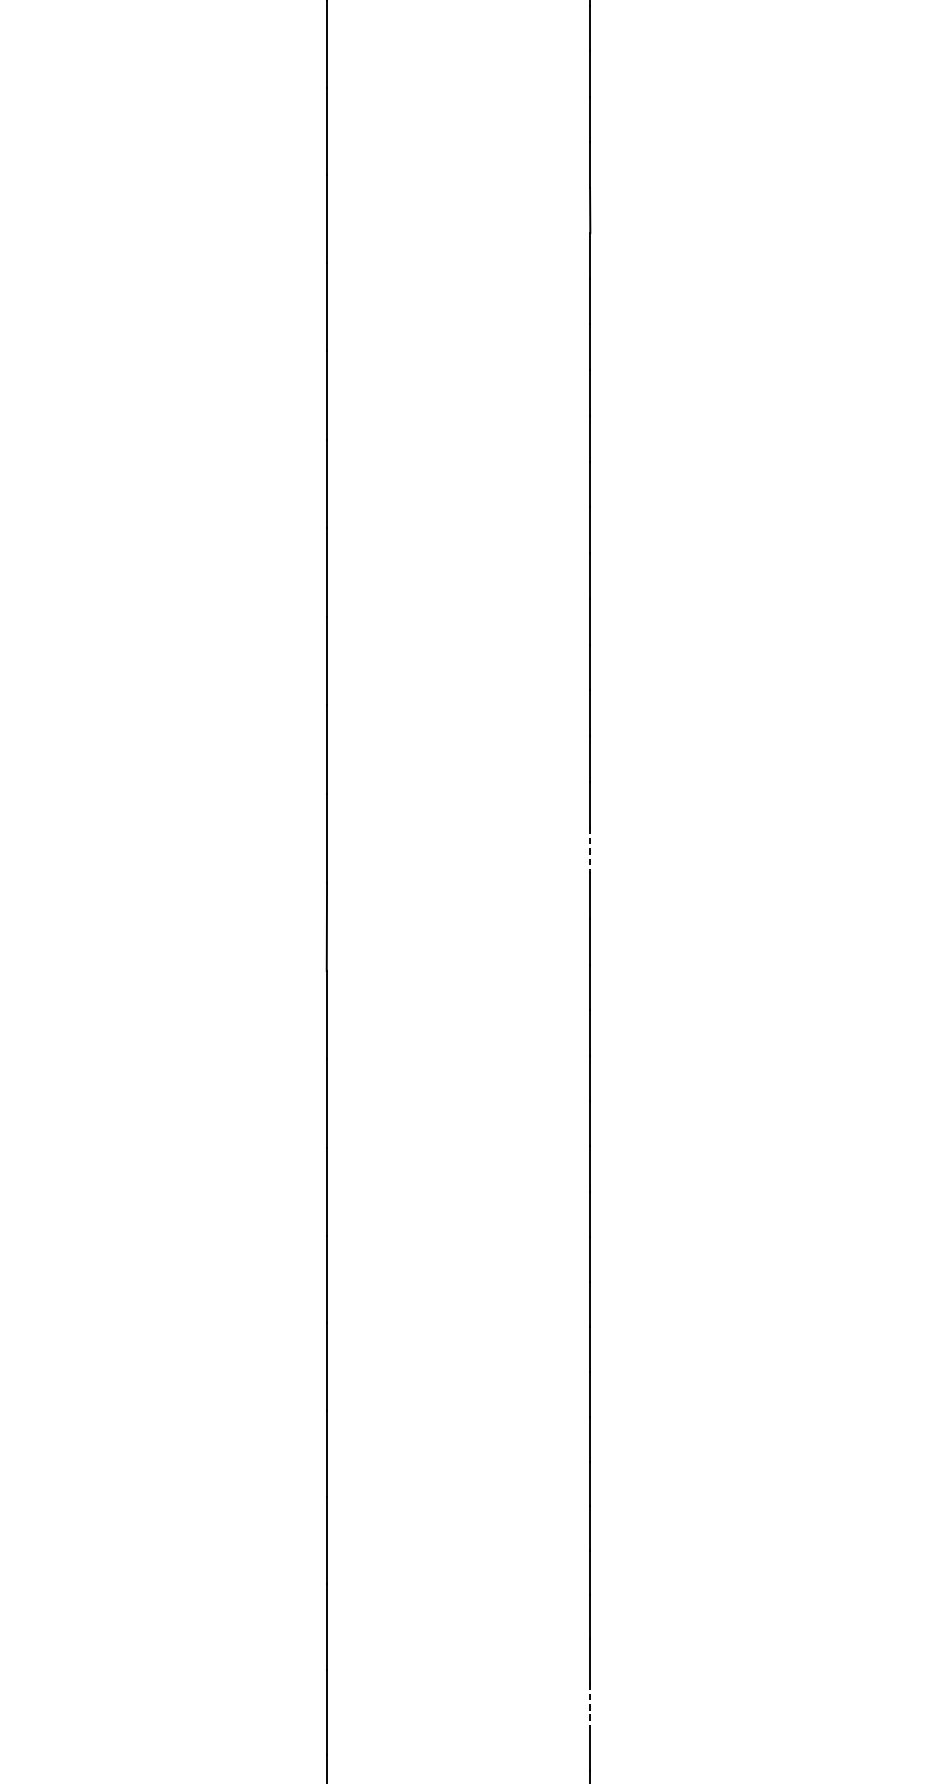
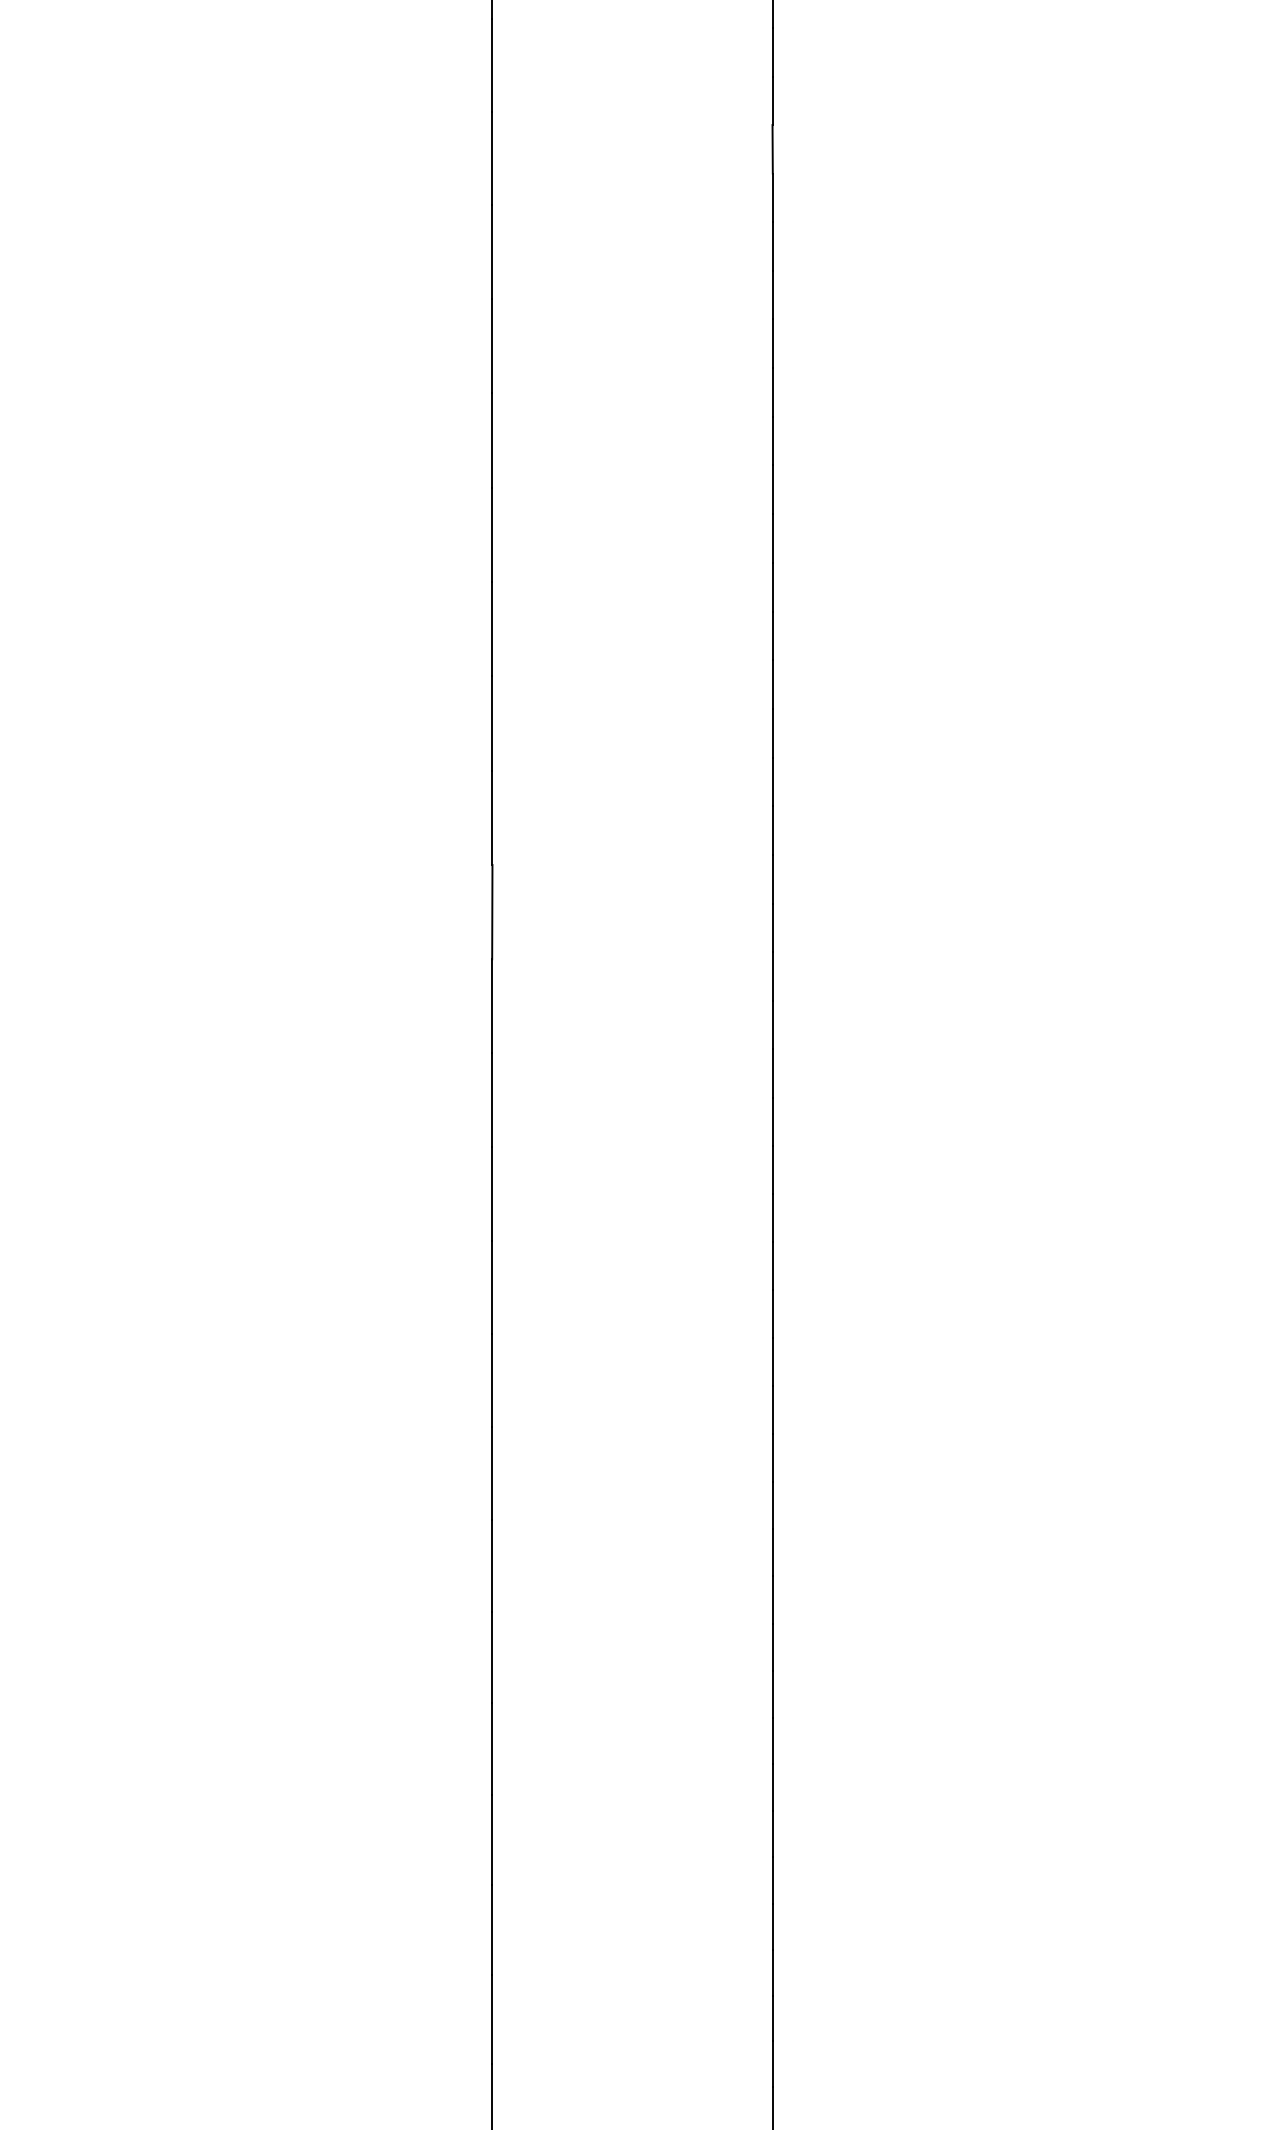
line: (590, 851) -> (772, 831), dashed -> solid
line: (590, 1705) -> (772, 1741), dashed -> solid

